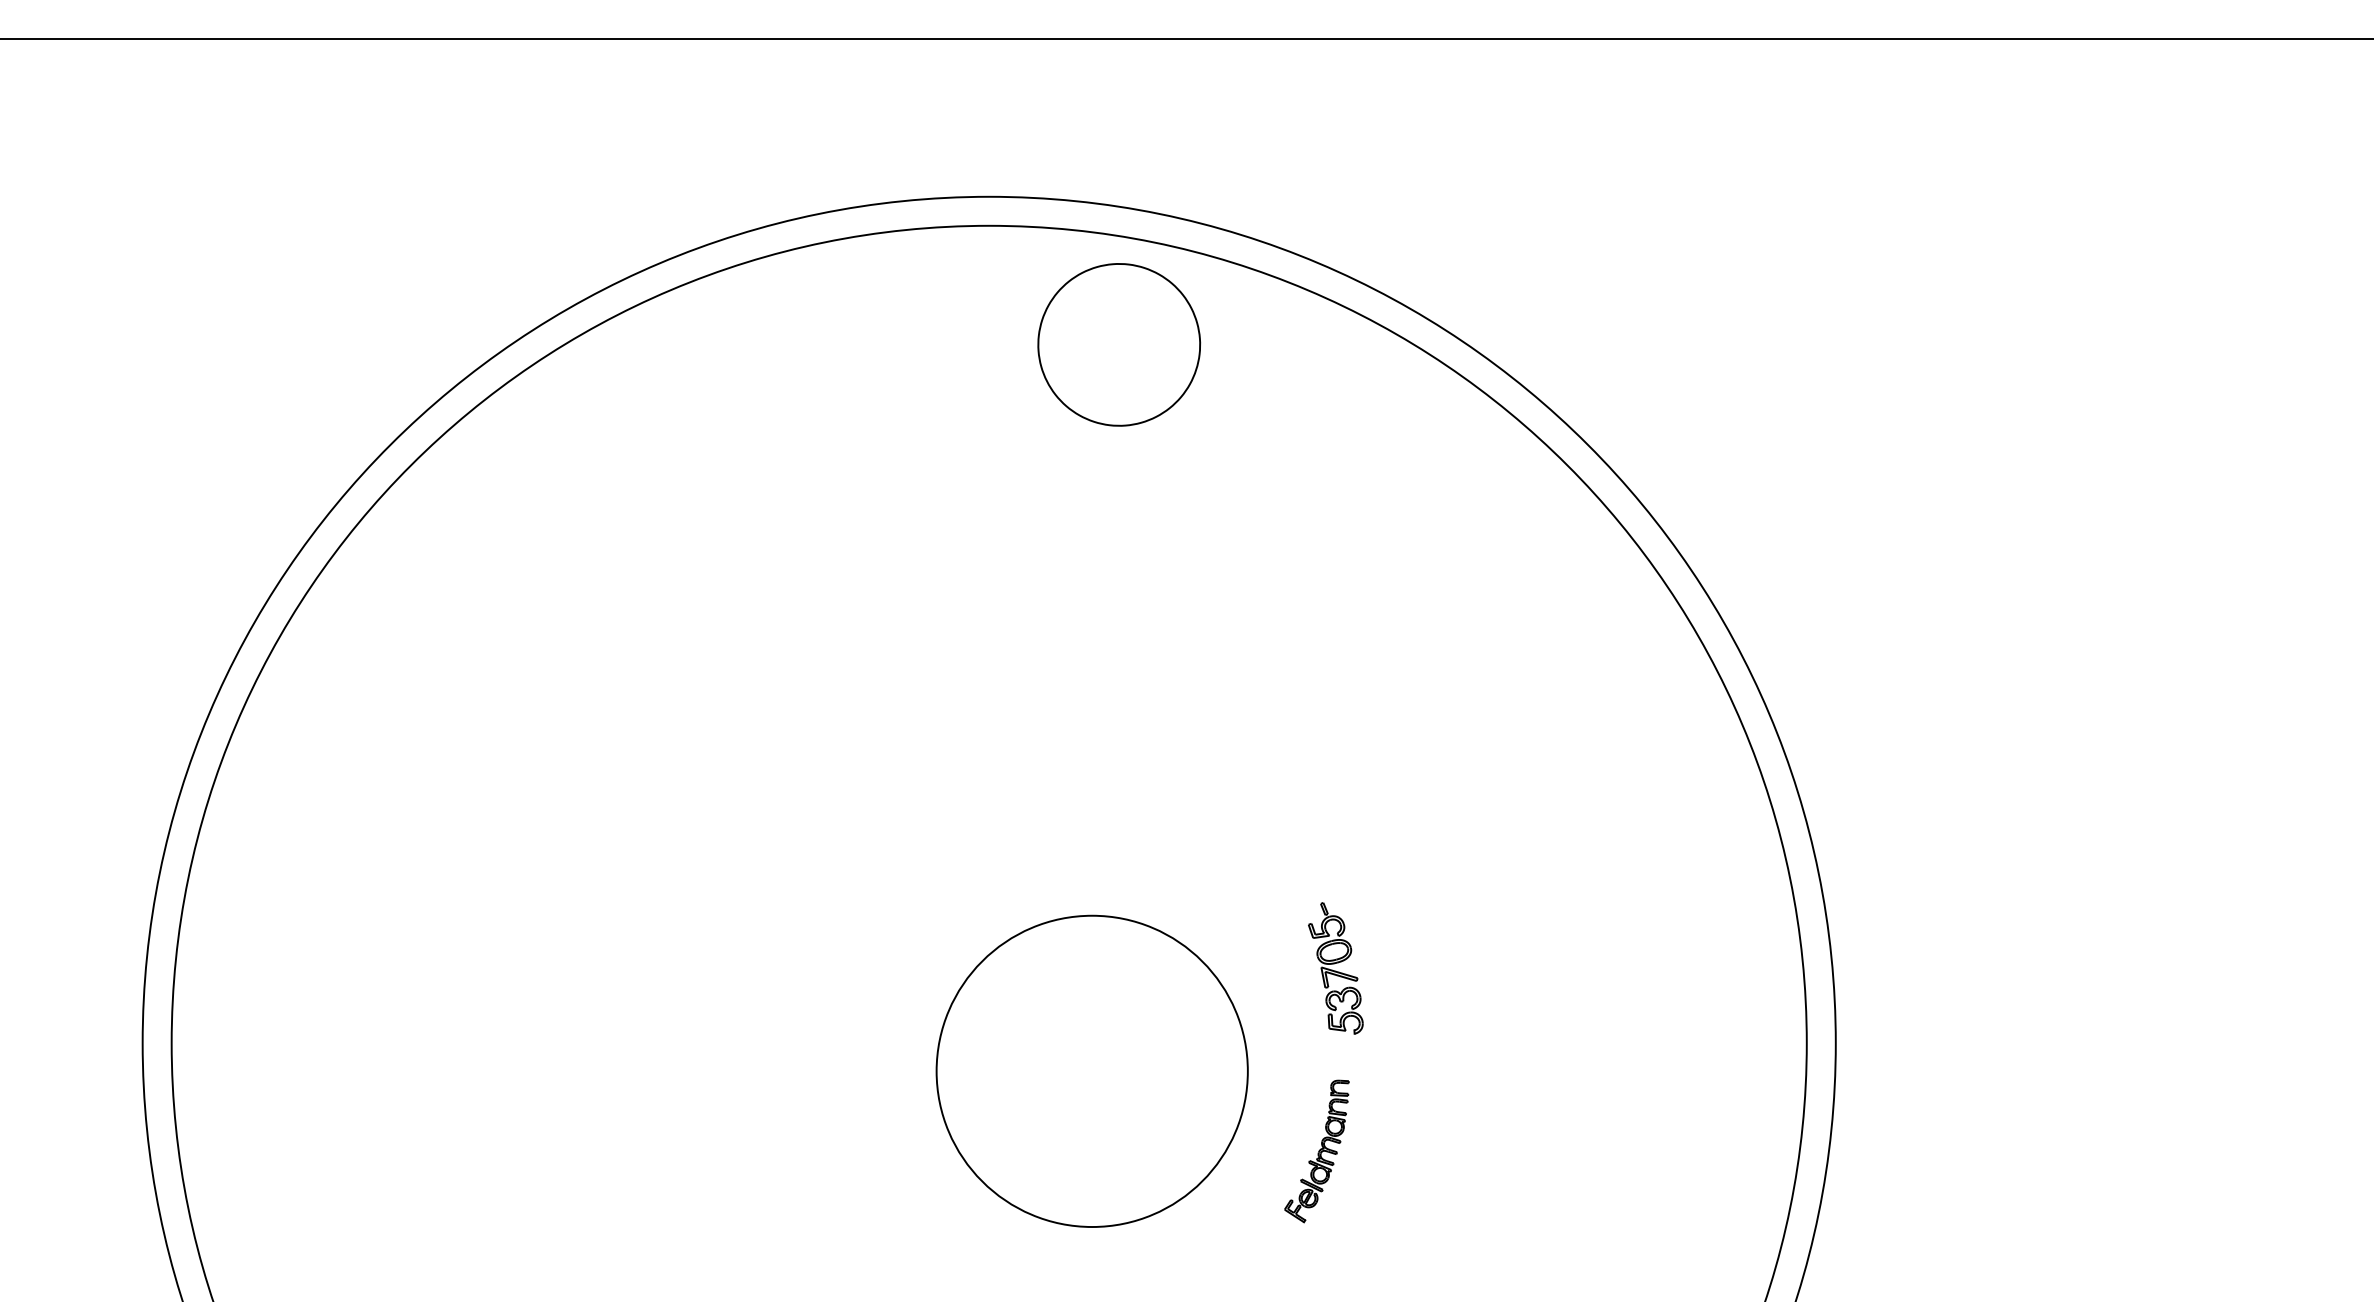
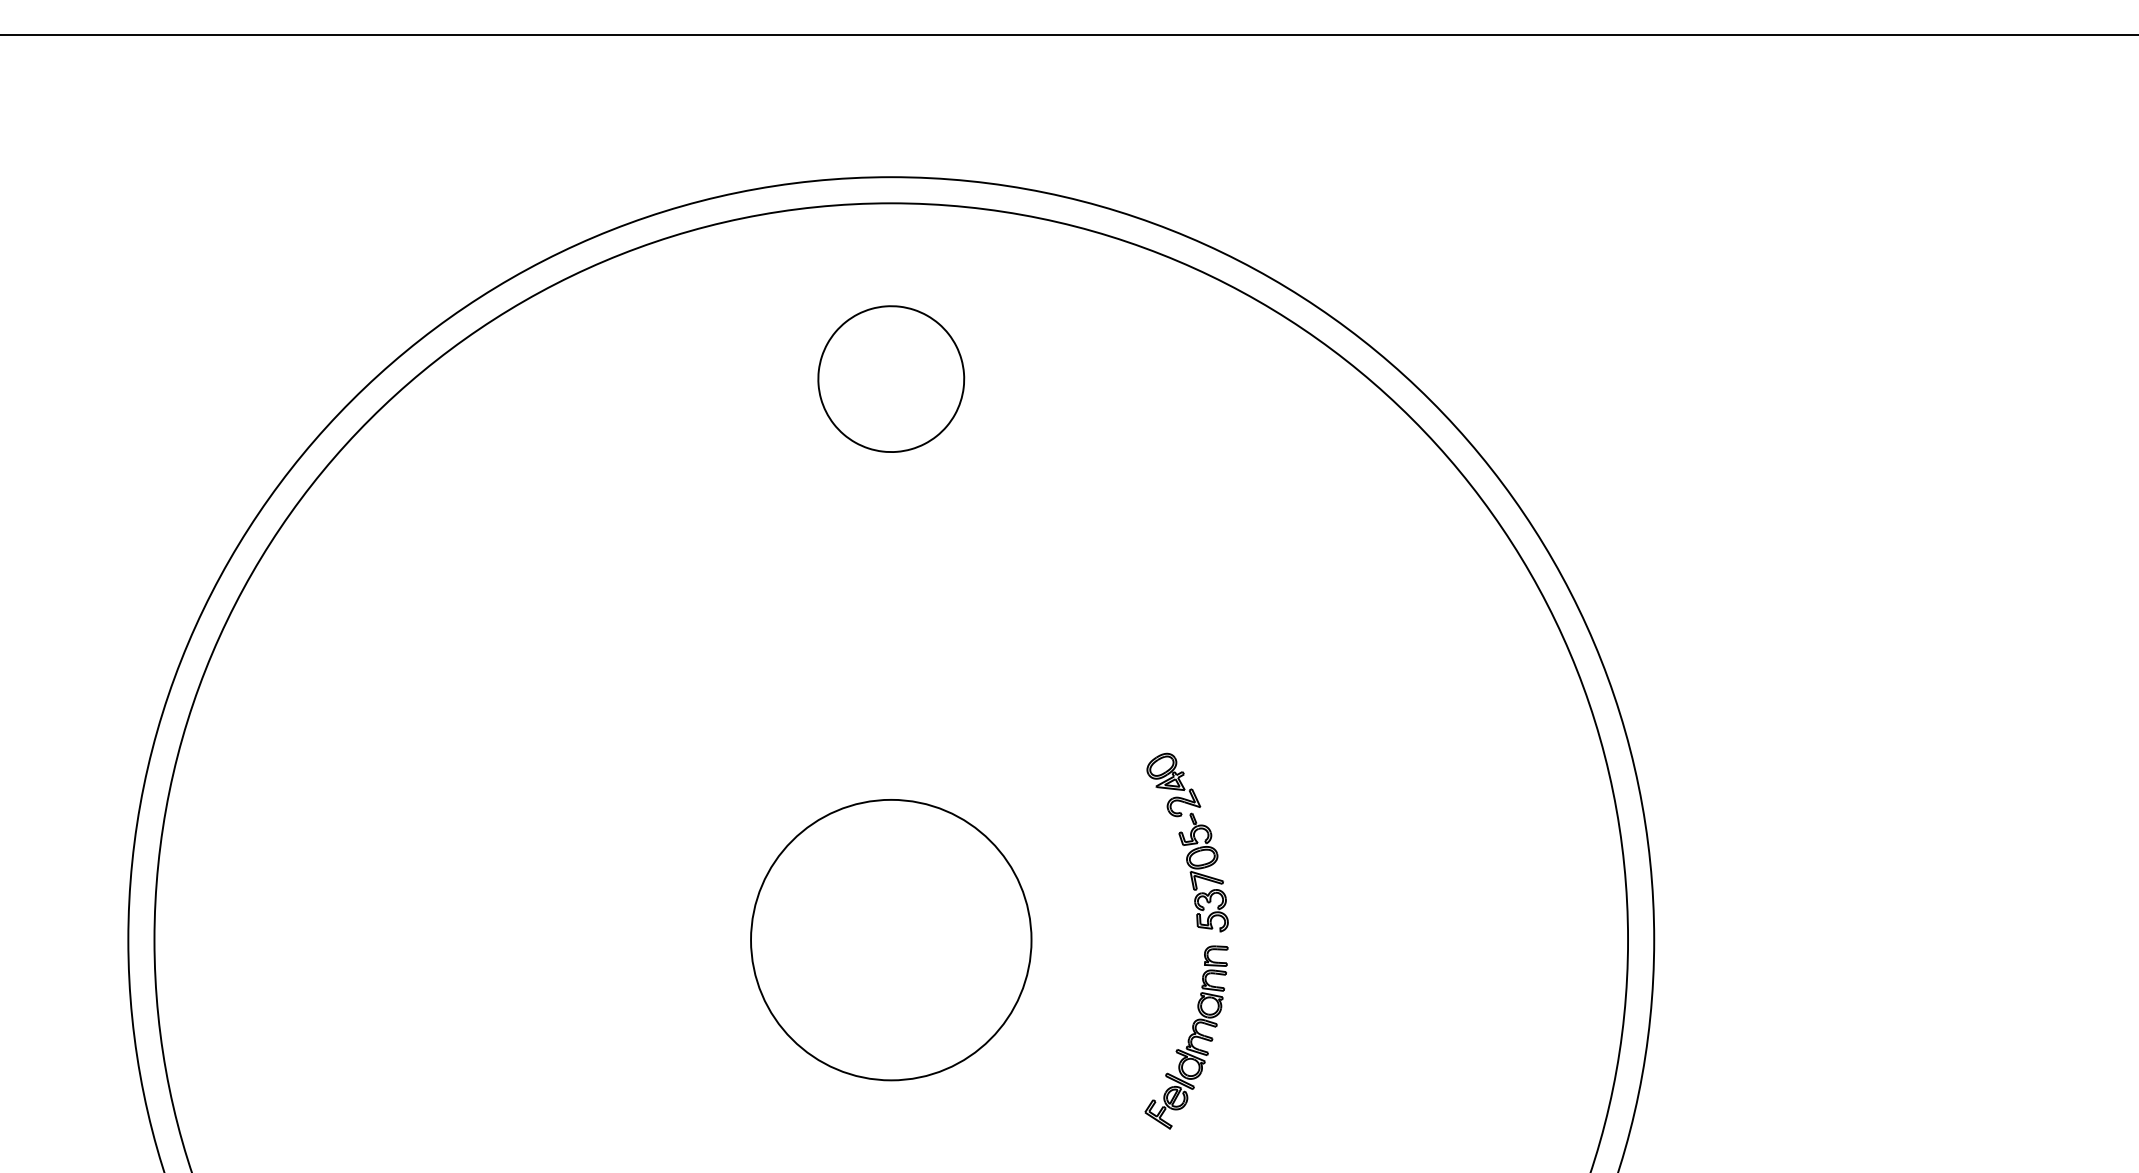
part: (1119, 344) -> (891, 378), moved
part: (1302, 870) -> (1173, 784), added
circle: (1091, 1070) -> (890, 939), moved
part: (1316, 1151) -> (1186, 1037), size x1.43

